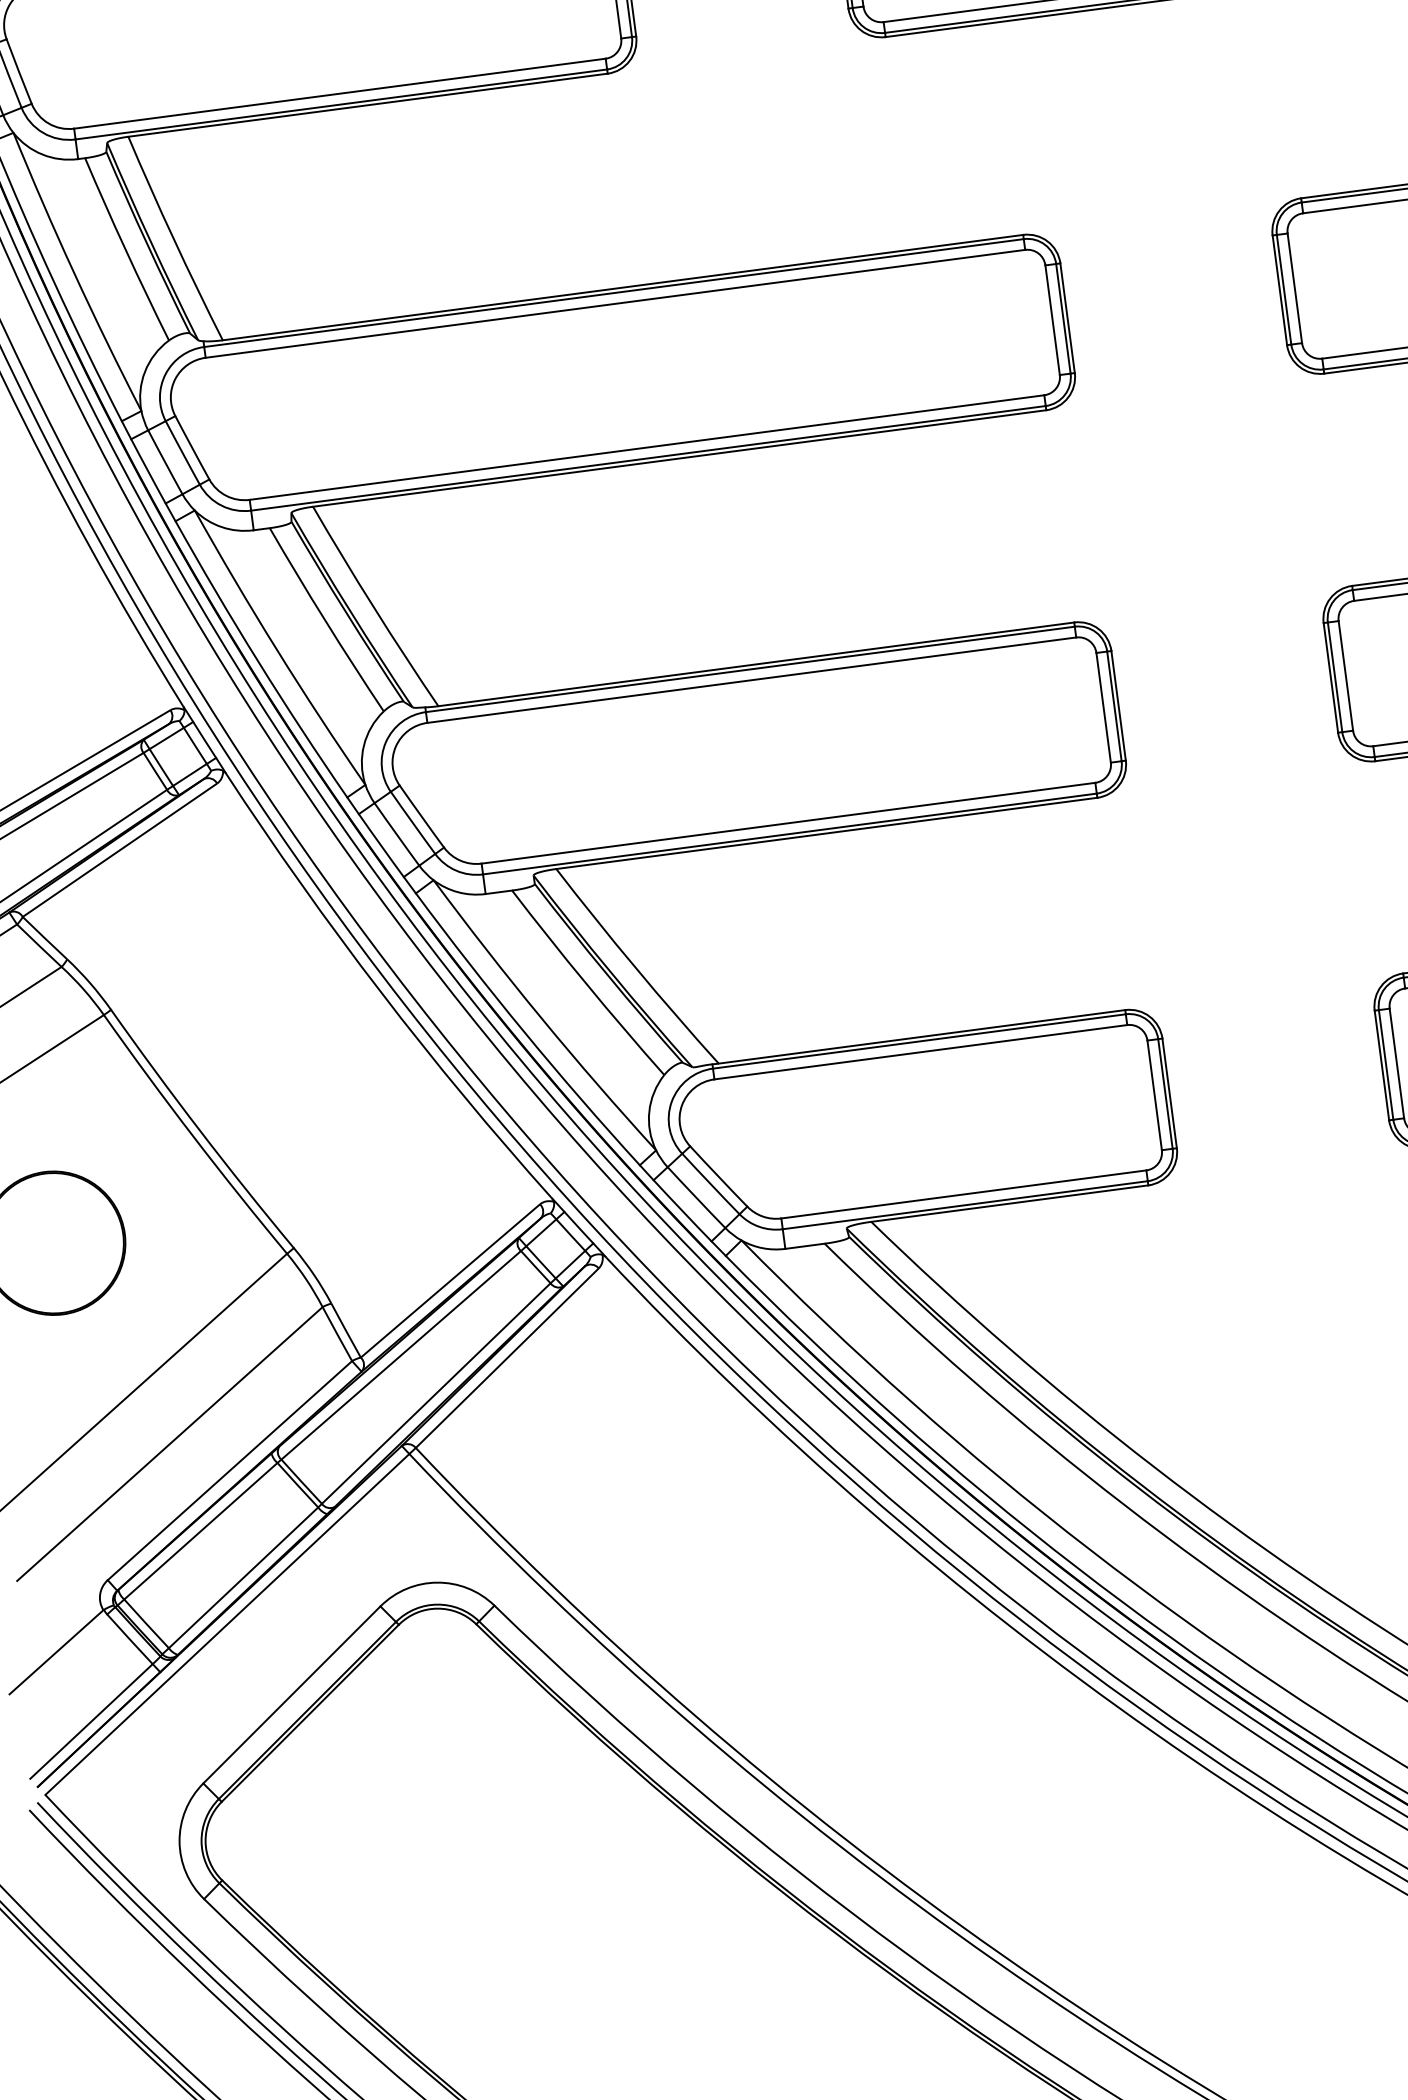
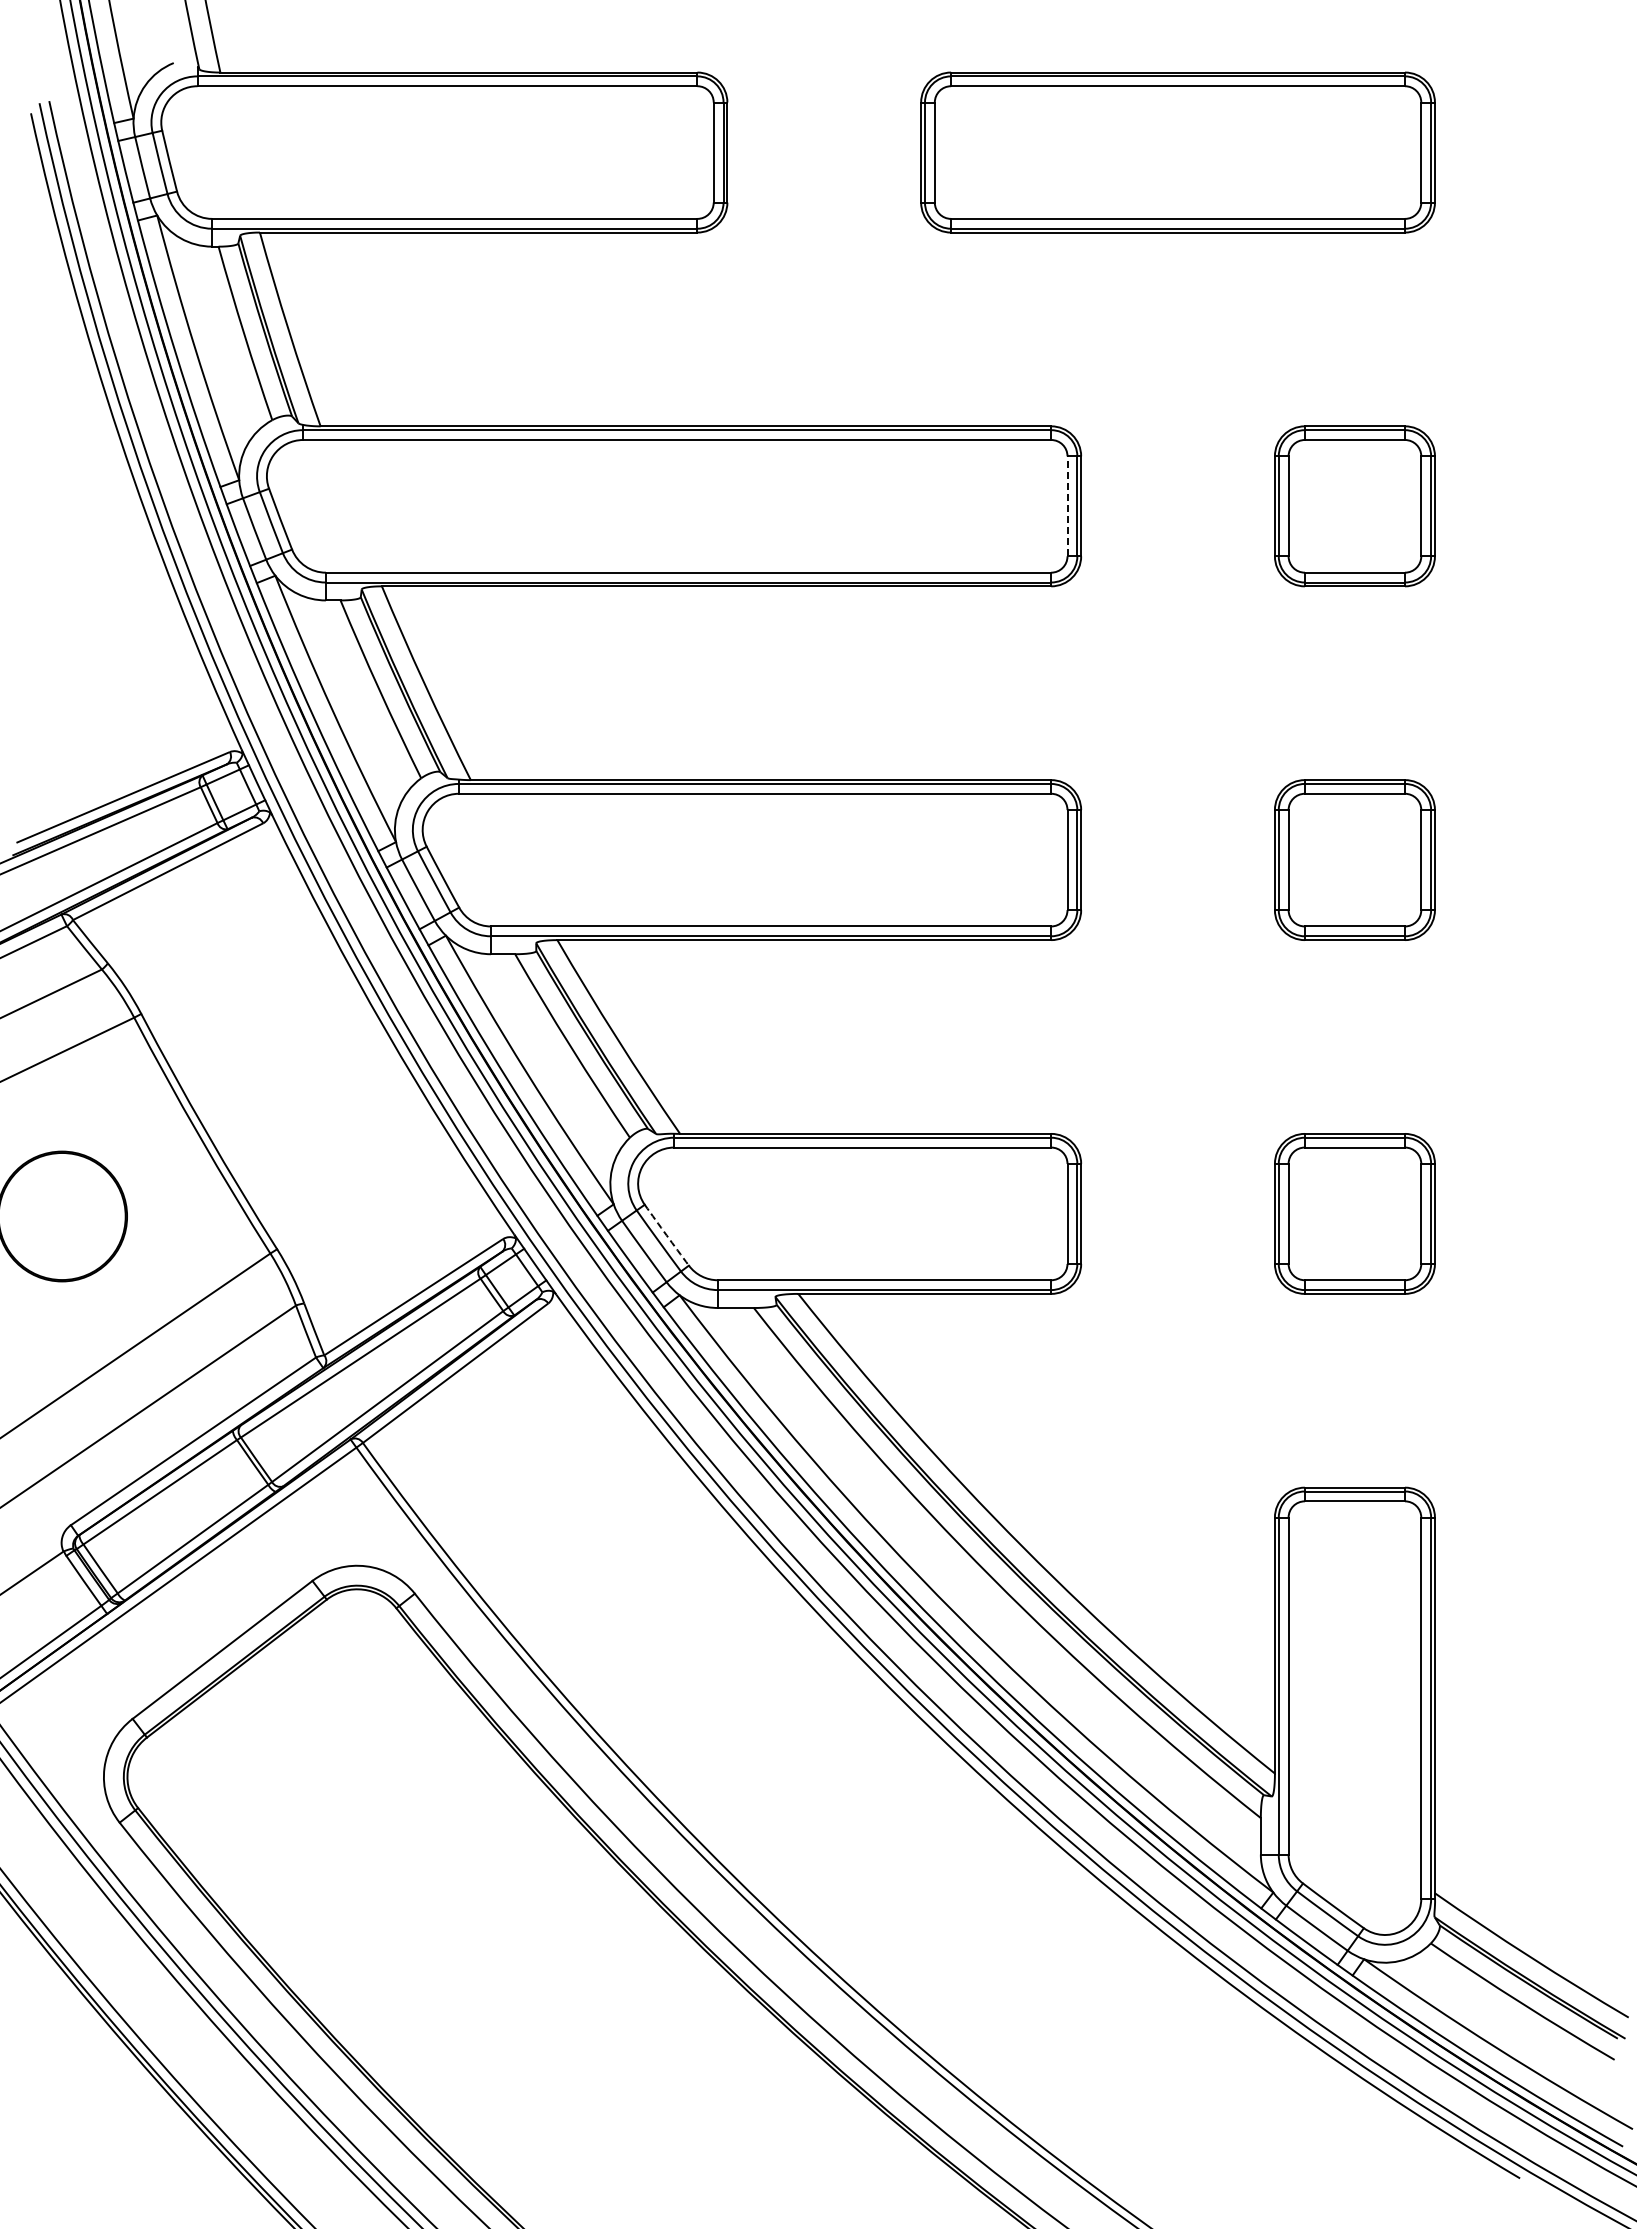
line: (1052, 319) -> (1067, 505), solid -> dashed
arc: (718, 1176) -> (666, 1235), solid -> dashed

